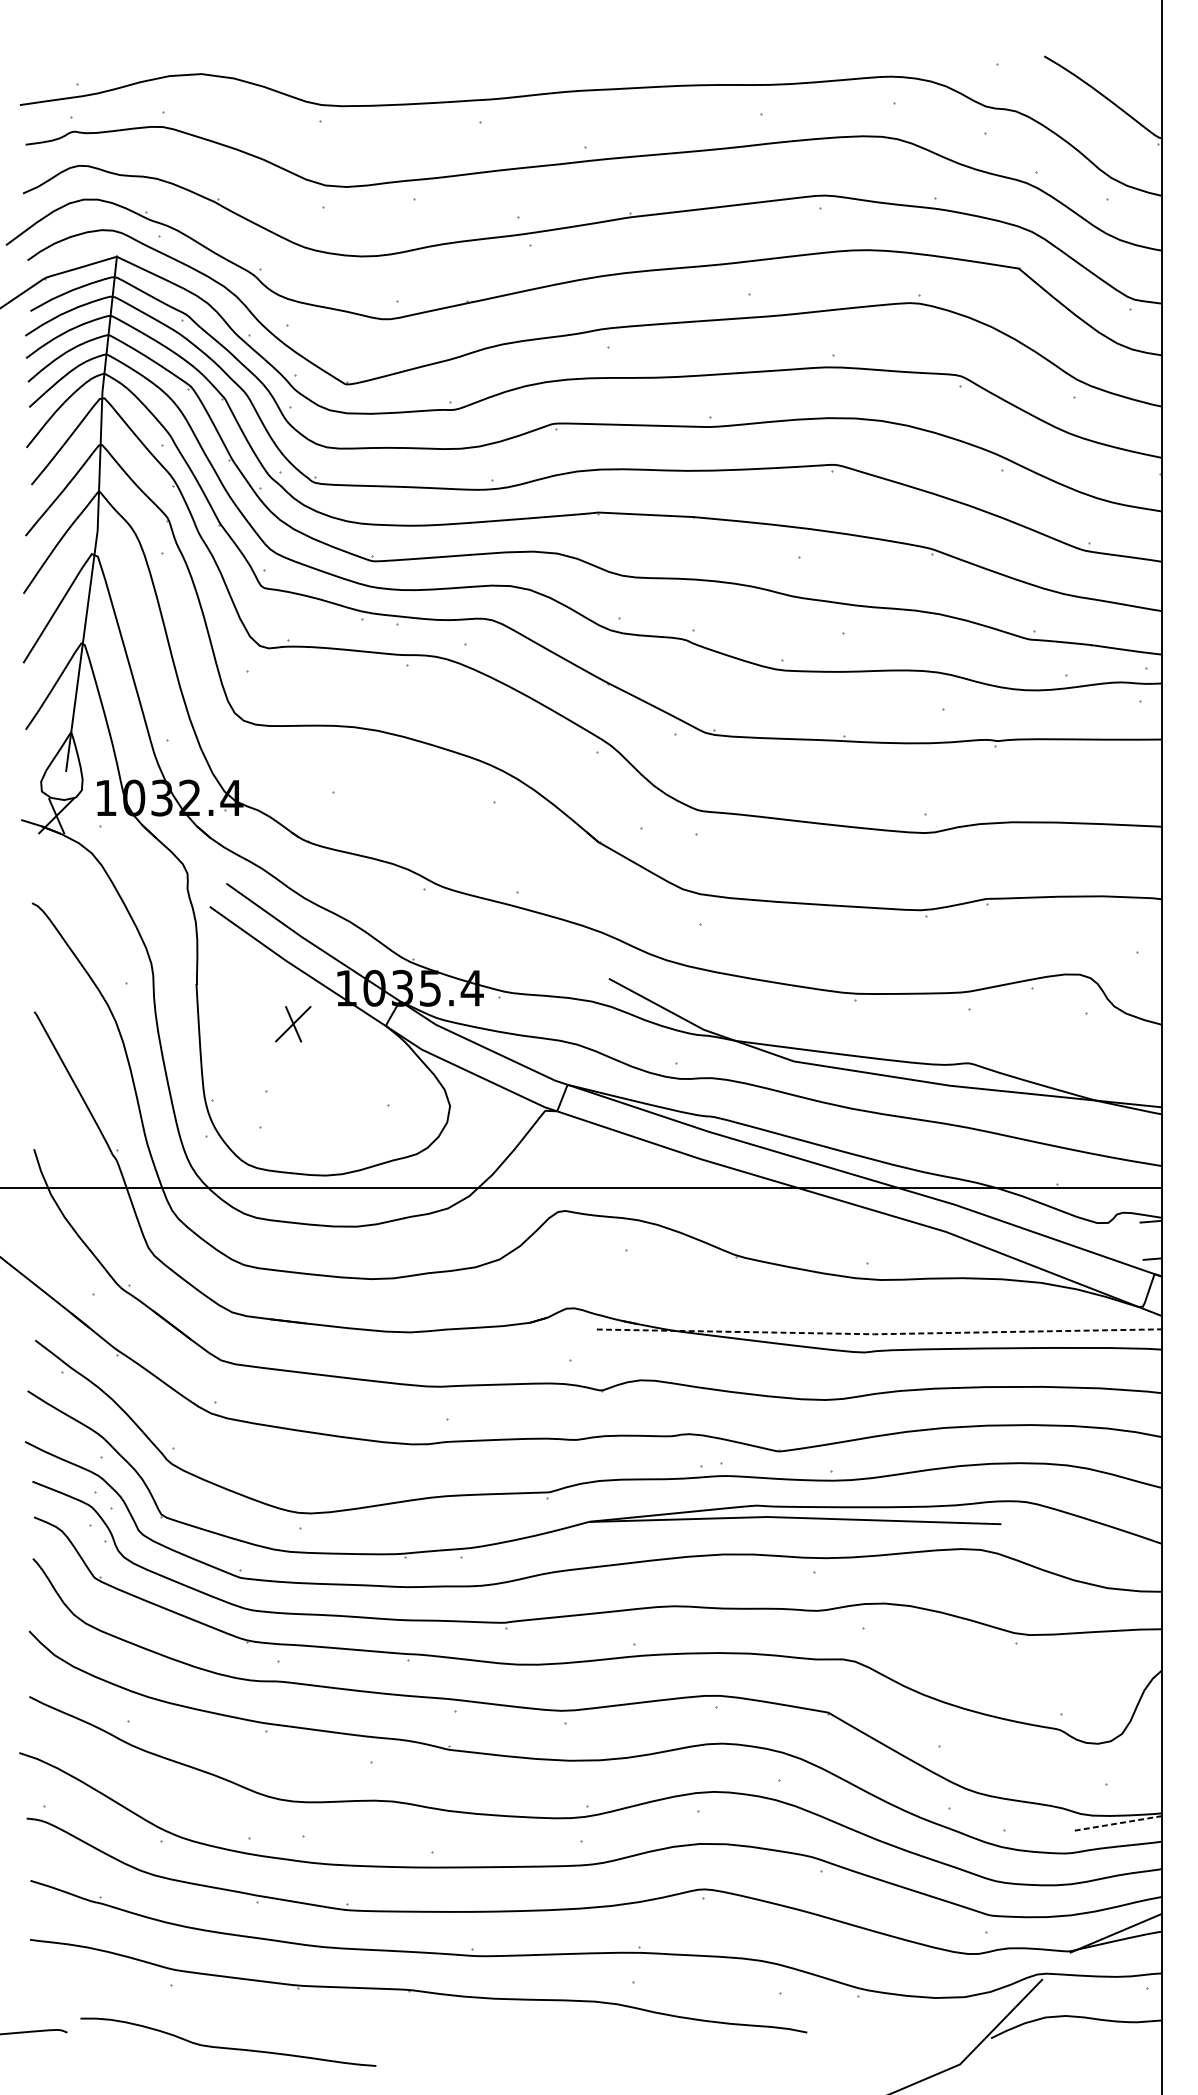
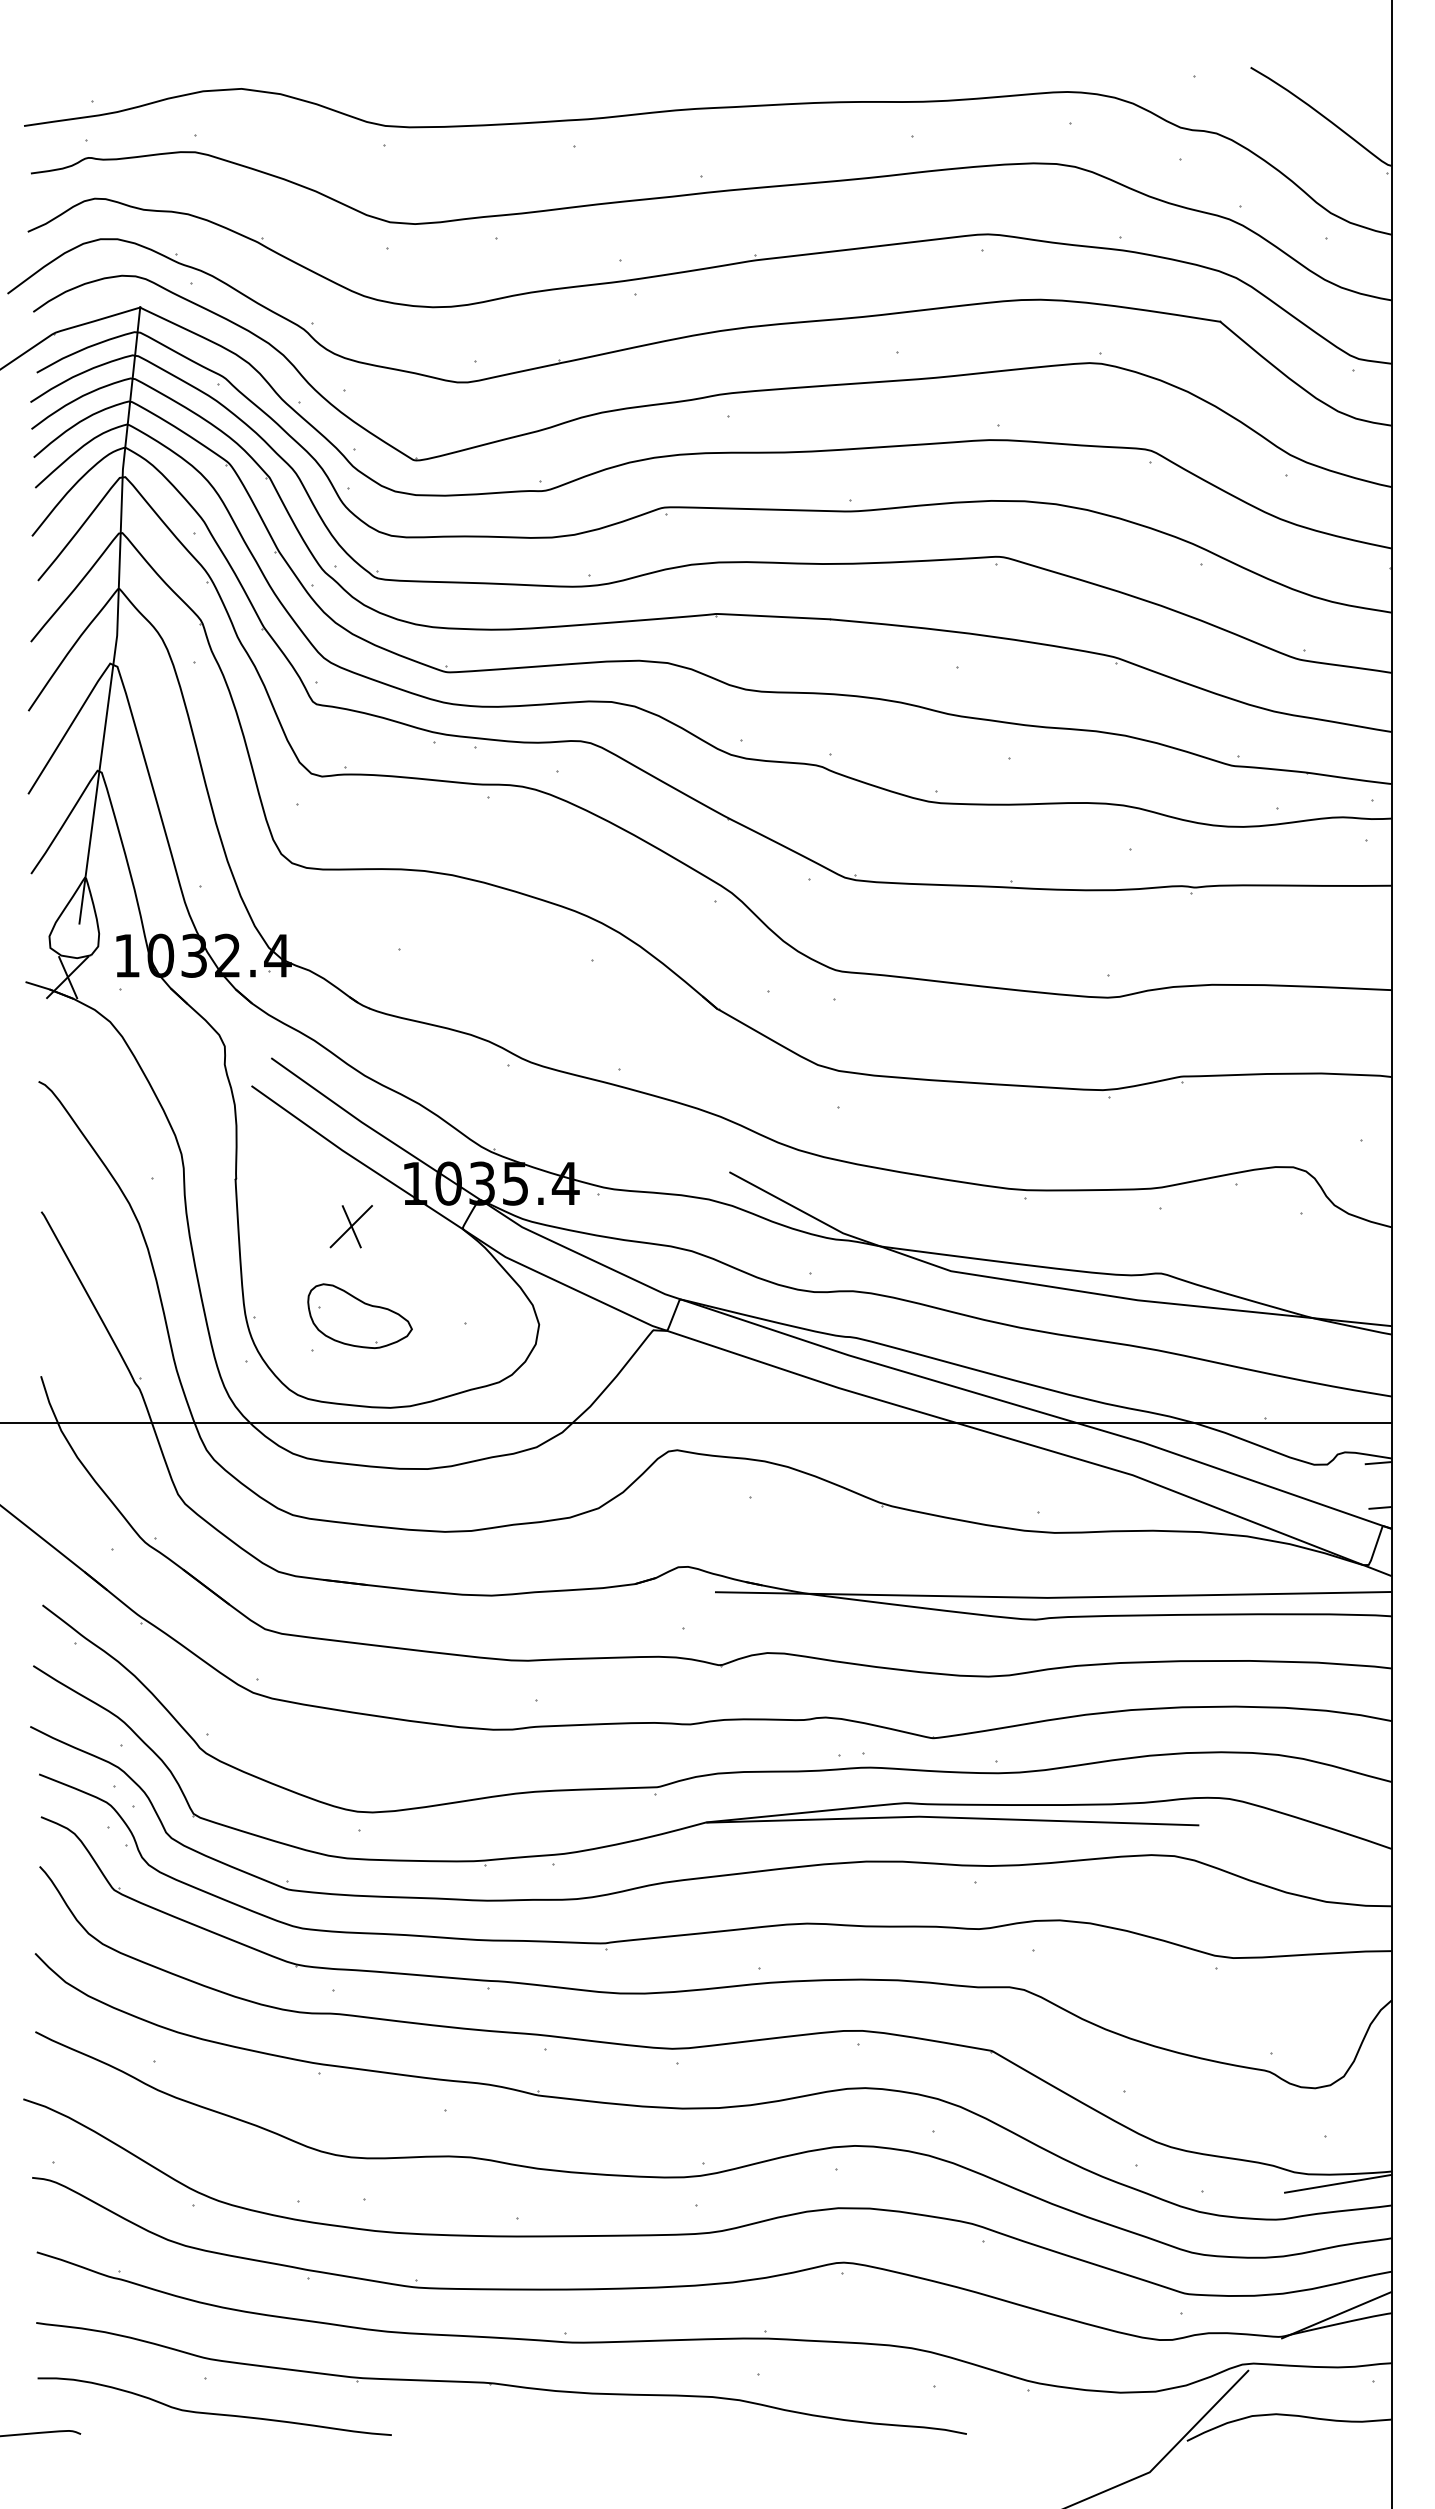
part: (300, 1098) -> (359, 1315), added
line: (879, 1333) -> (1053, 1597), dashed -> solid
line: (1116, 1823) -> (1337, 2183), dashed -> solid
curve: (225, 2047) -> (211, 2412), moved

